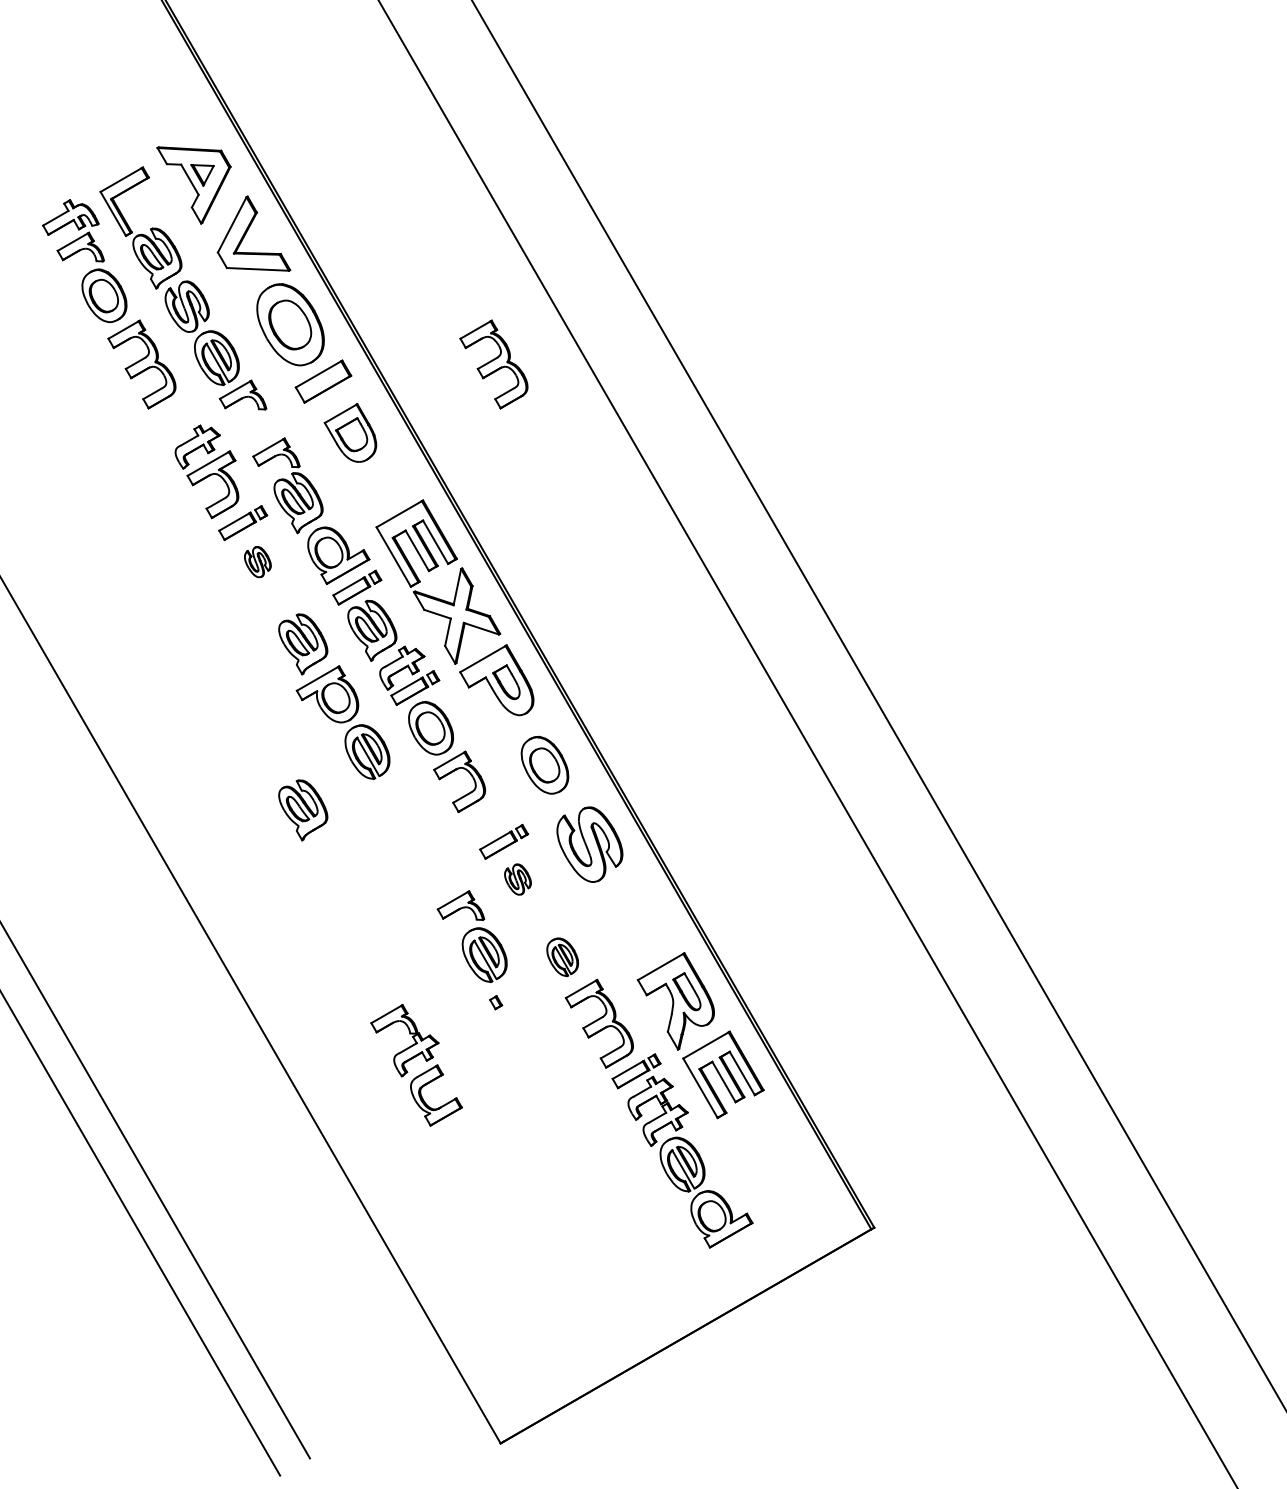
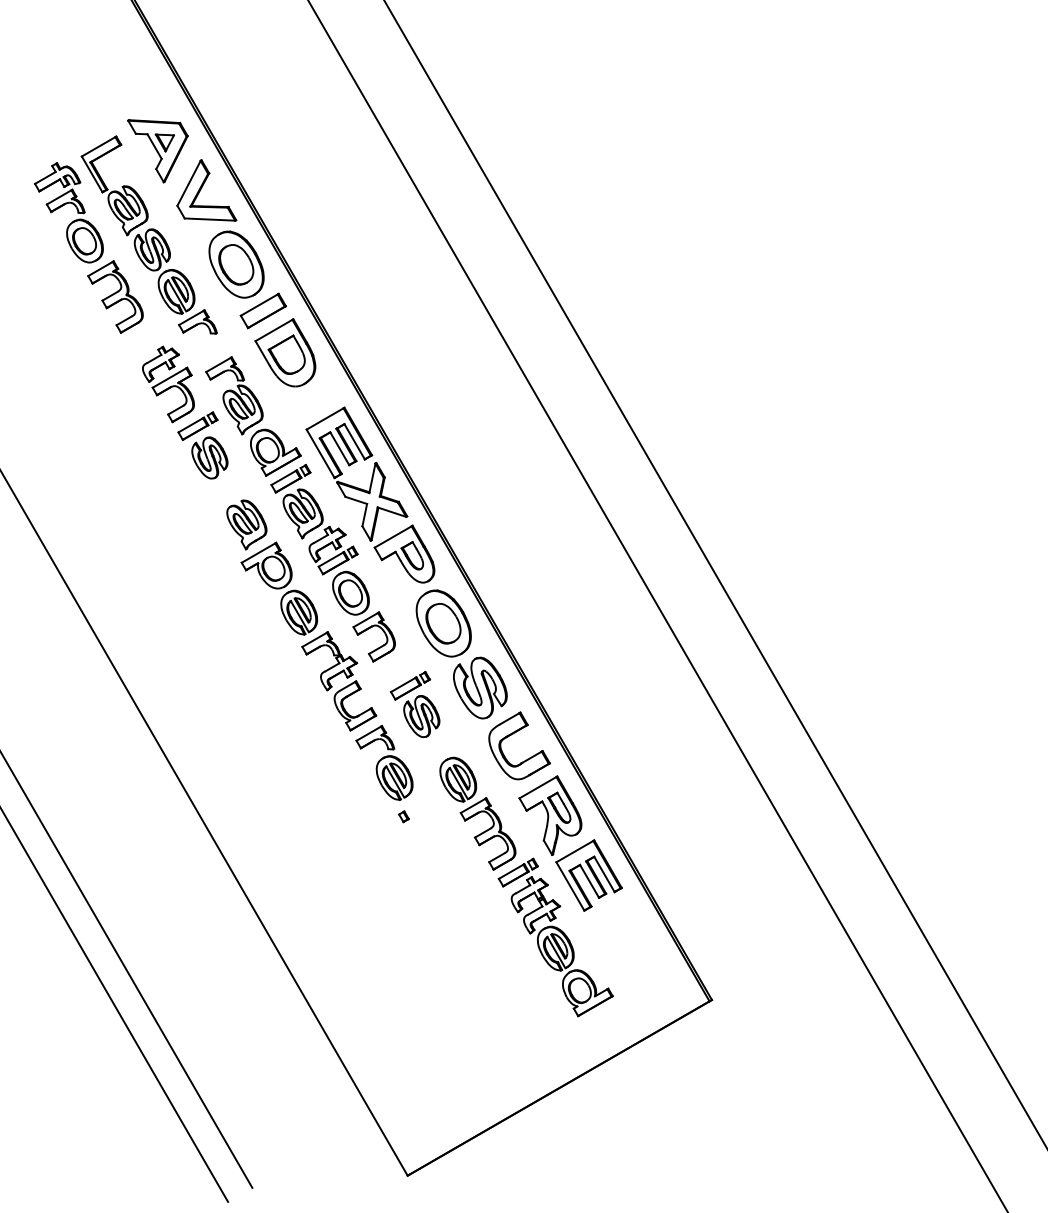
part: (493, 364) -> (401, 297), removed
part: (350, 432) -> (285, 352), size x1.43
part: (257, 561) -> (209, 457), size x1.67
part: (544, 764) -> (443, 622), size x1.43
part: (303, 810) -> (247, 660), removed
part: (517, 879) -> (421, 716), size x1.67
part: (630, 901) -> (513, 734), added
part: (562, 957) -> (458, 779), size x1.43
part: (412, 1059) -> (335, 676), moved

